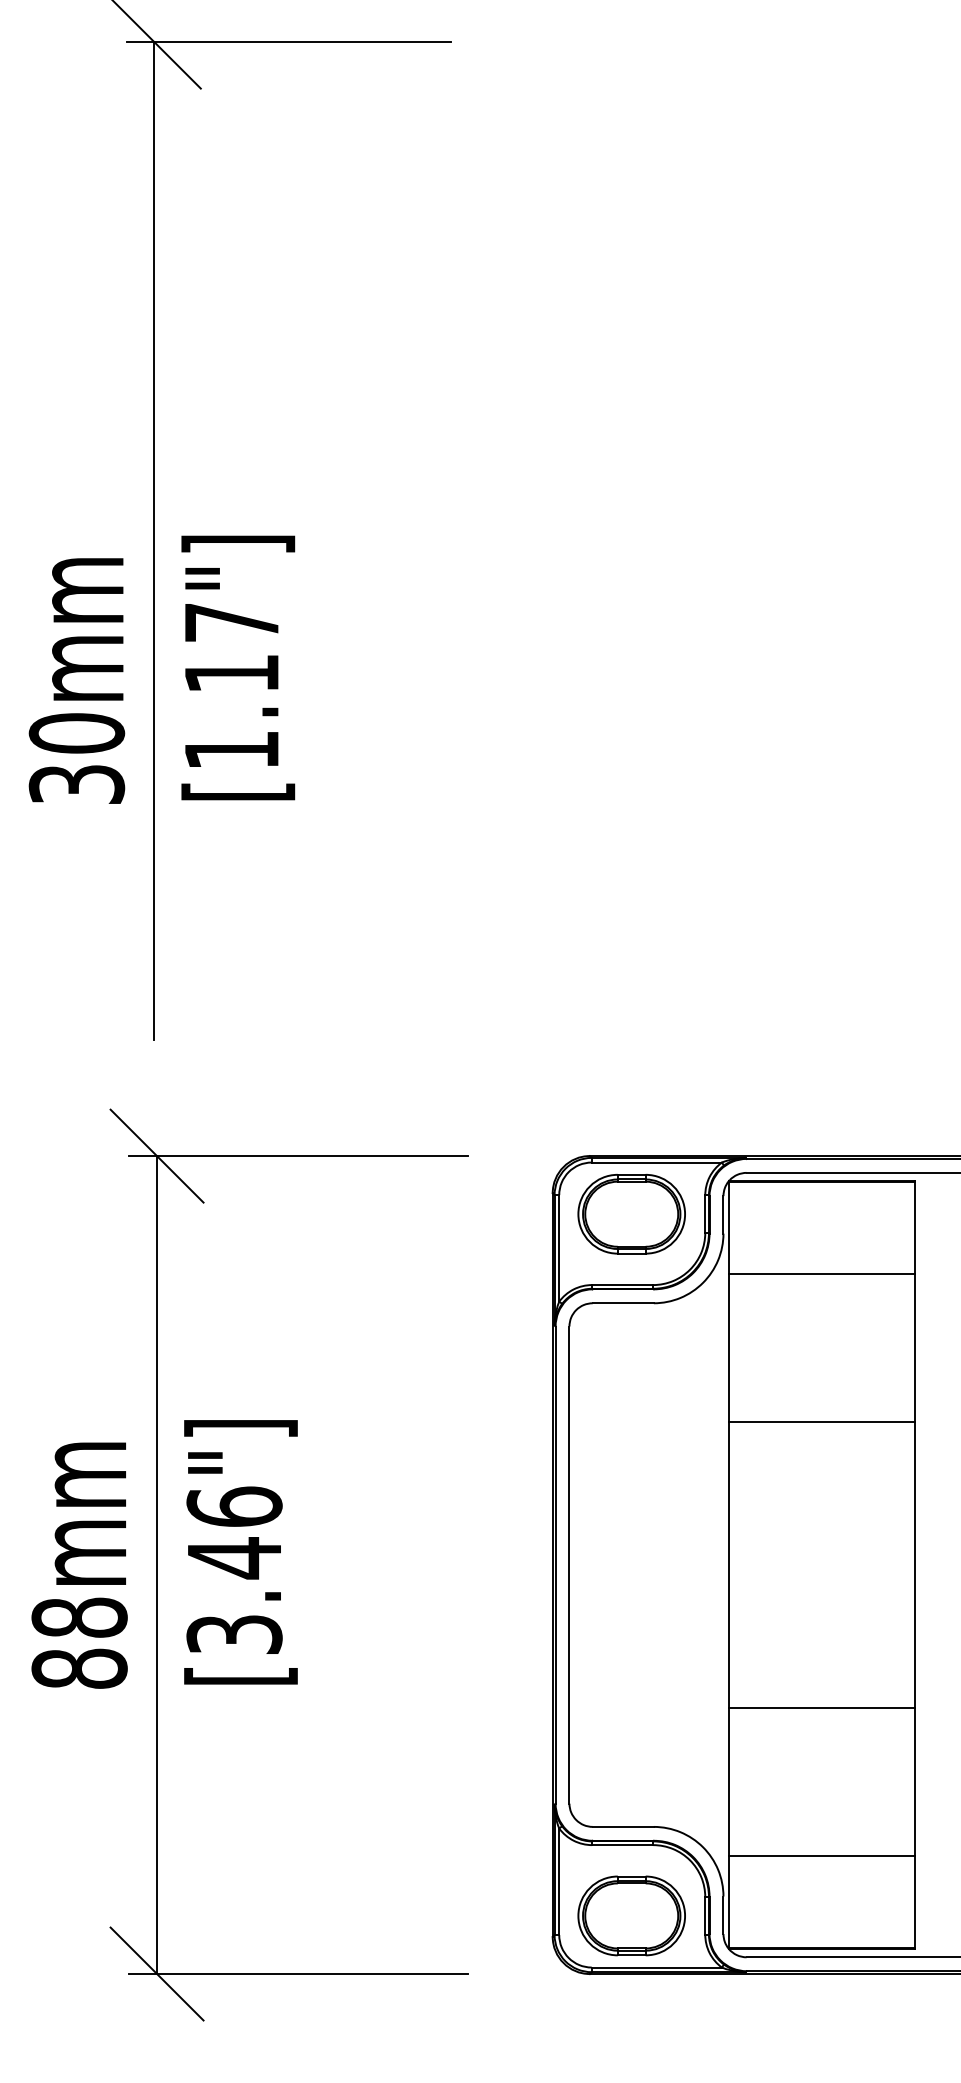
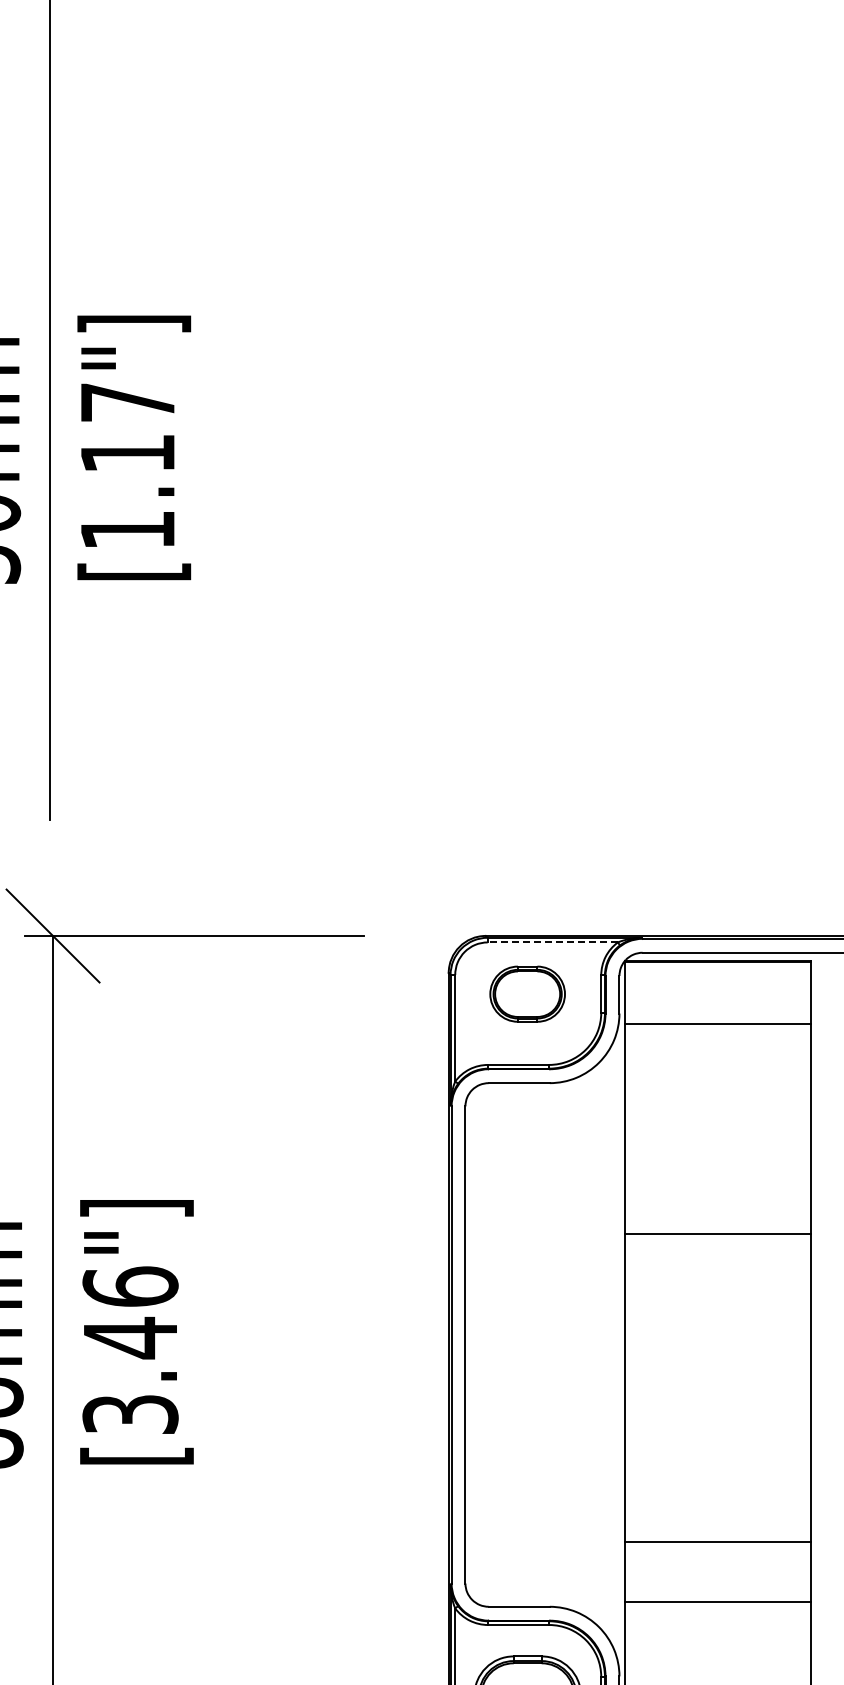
line: (656, 1162) -> (552, 942), solid -> dashed
part: (631, 1214) -> (527, 994), size x0.7
line: (822, 1274) -> (718, 1024), moved
line: (822, 1421) -> (718, 1233), moved
line: (822, 1708) -> (718, 1542), moved
line: (822, 1855) -> (718, 1601), moved

